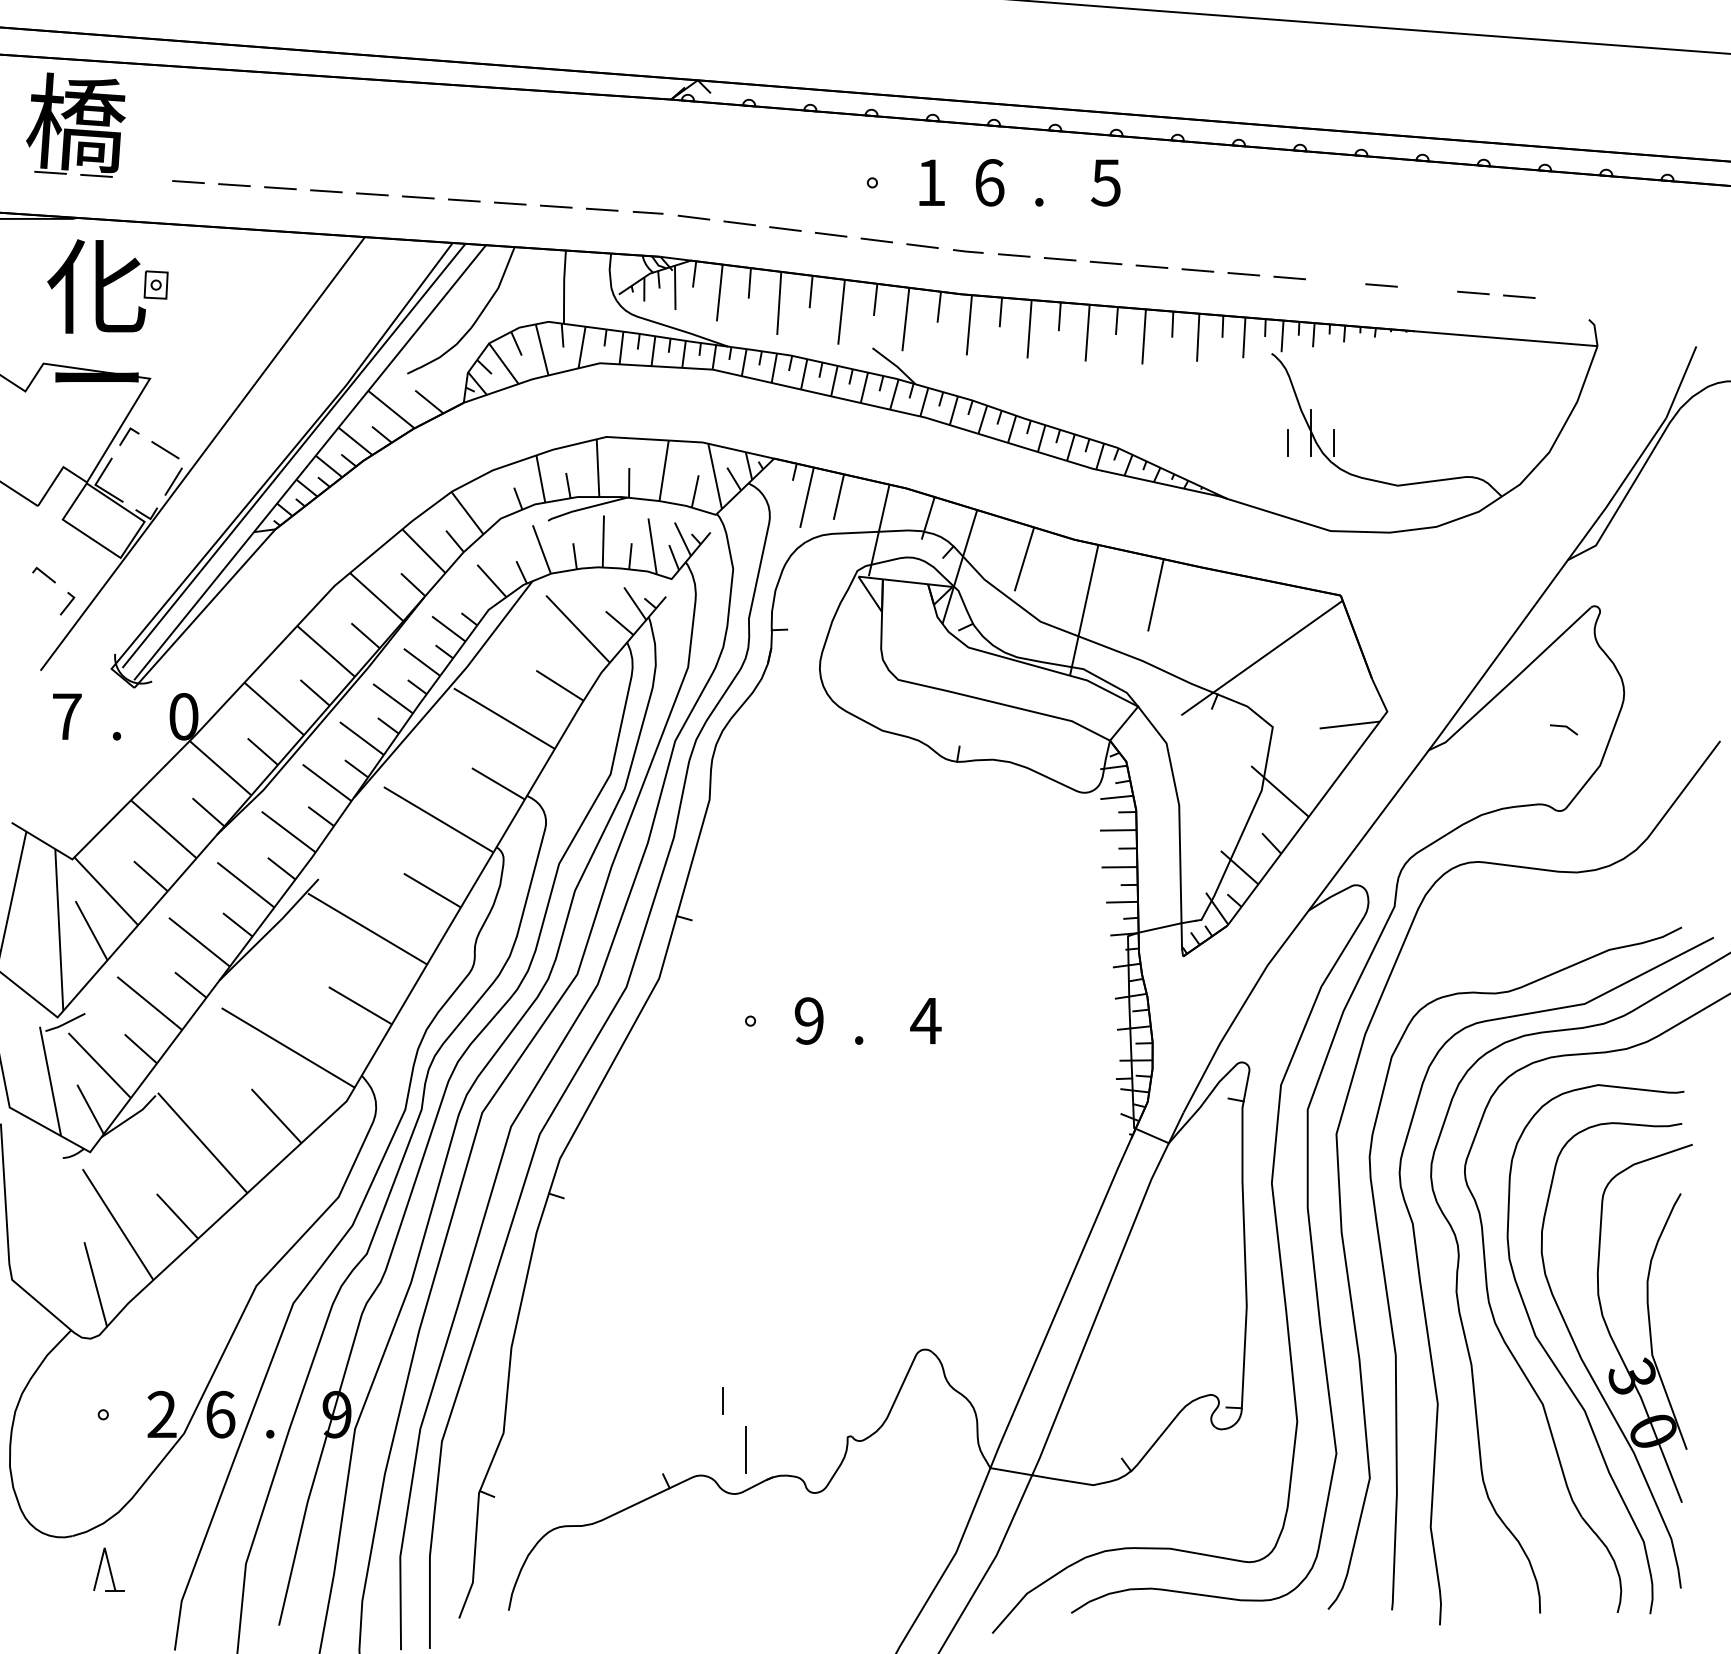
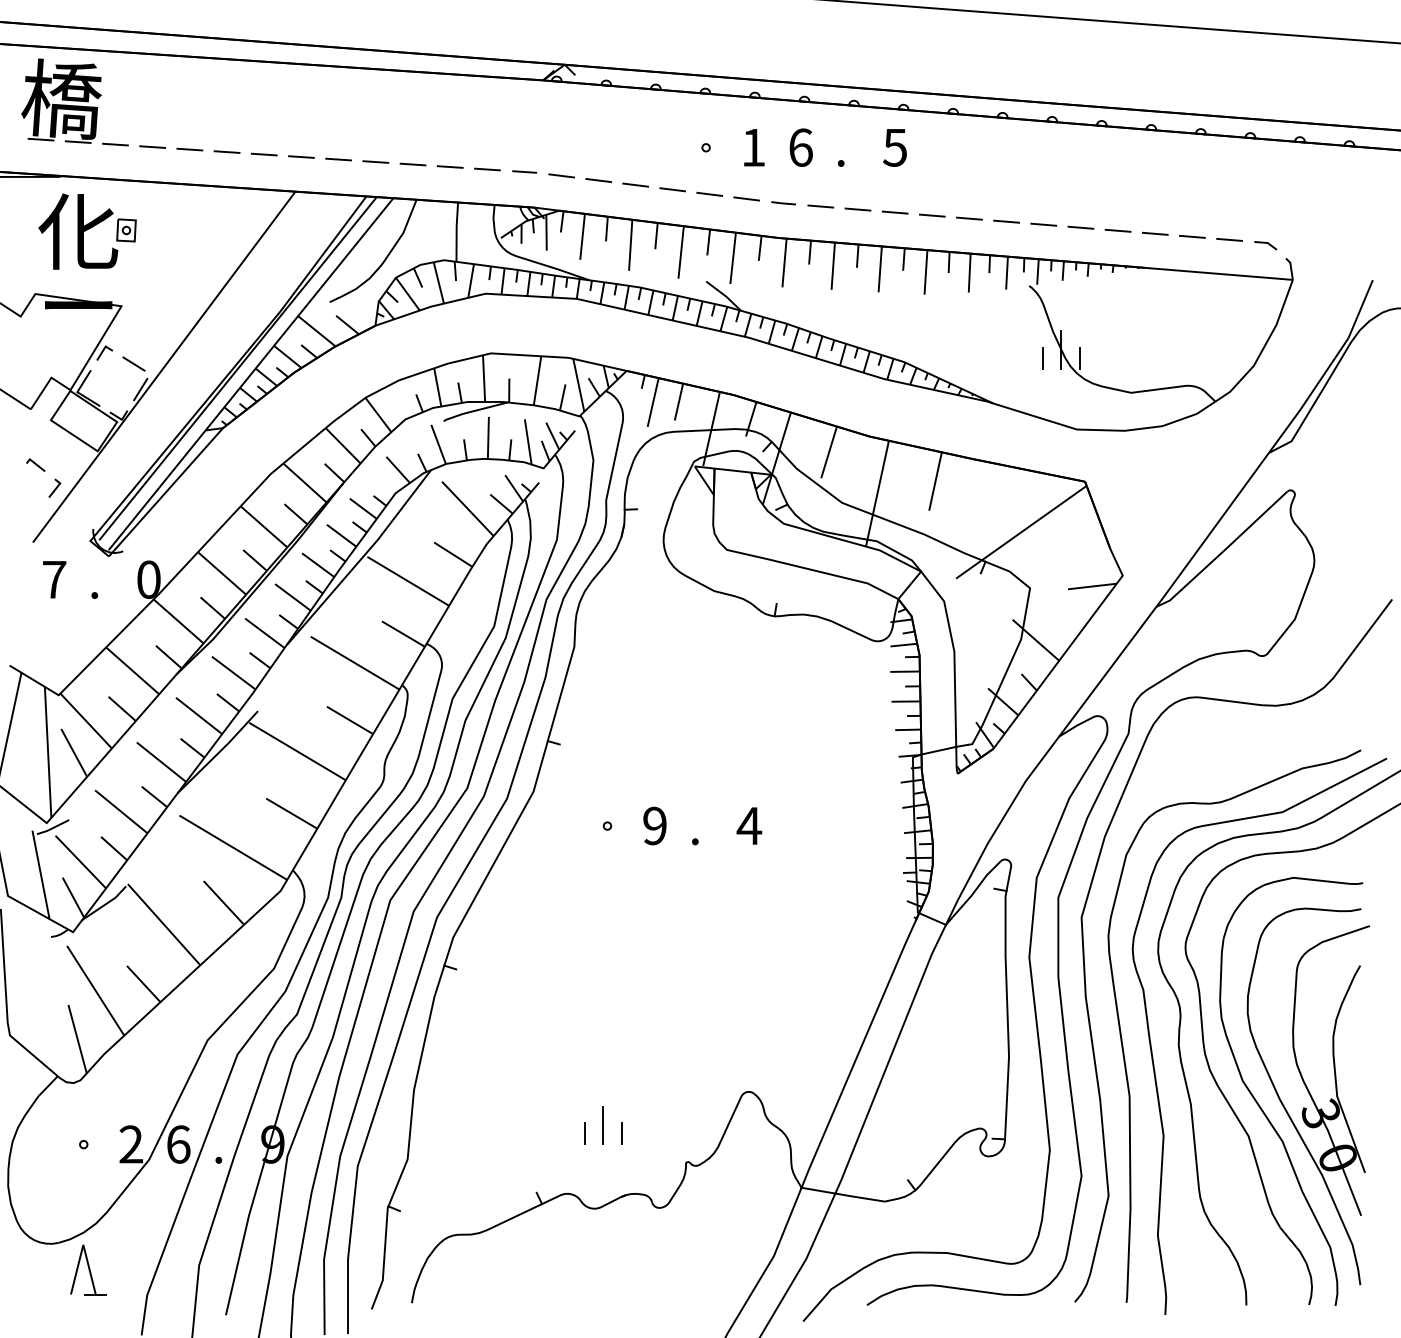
line: (142, 178) -> (115, 144), added
line: (1335, 281) -> (1080, 227), added
line: (1427, 289) -> (1155, 234), added
line: (1564, 727) -> (1266, 243), moved
line: (768, 1400) -> (622, 1133), added
line: (745, 1449) -> (603, 1124), moved
part: (108, 1569) -> (87, 1269), size x1.43

